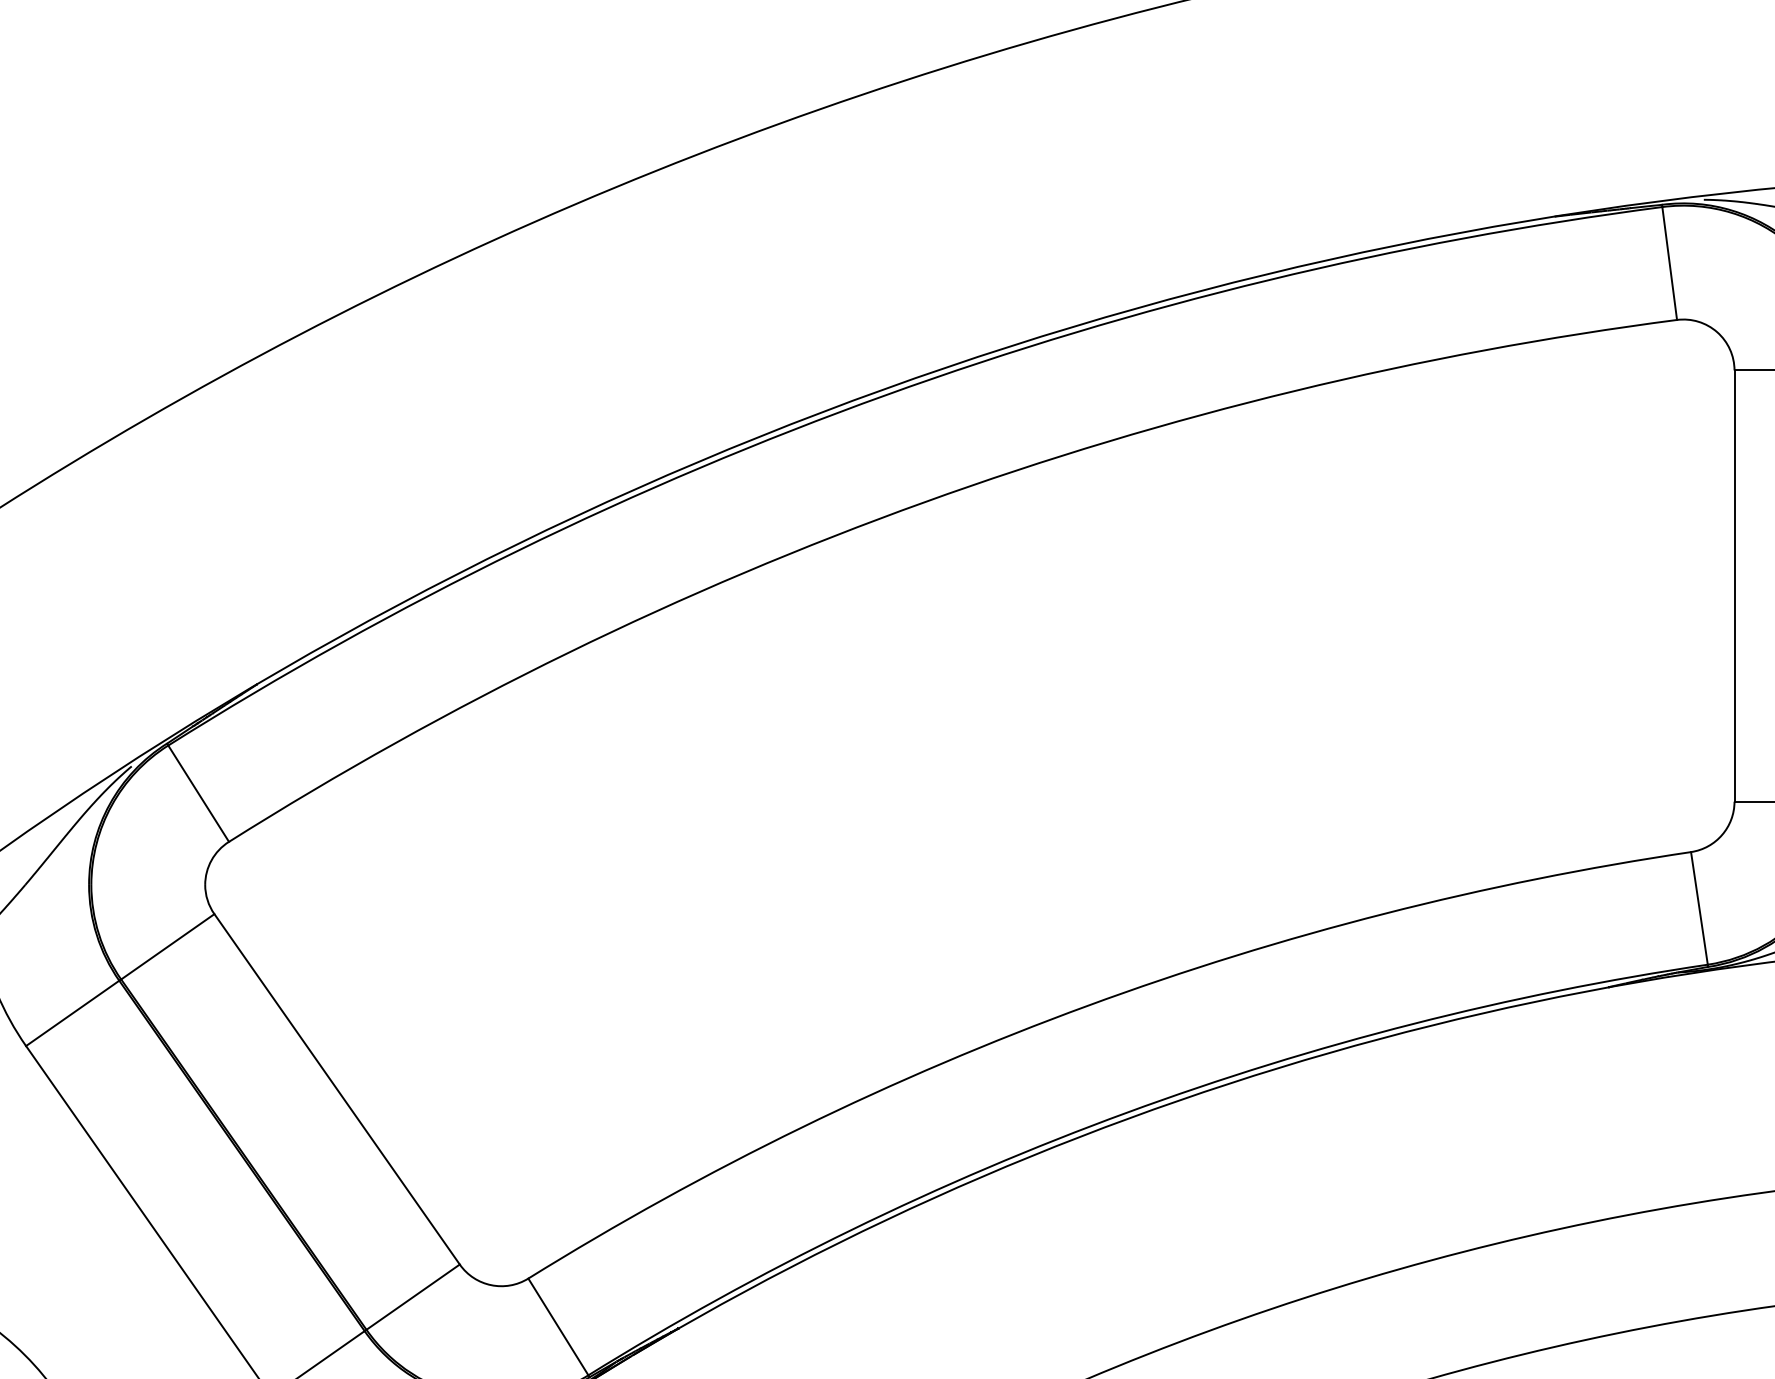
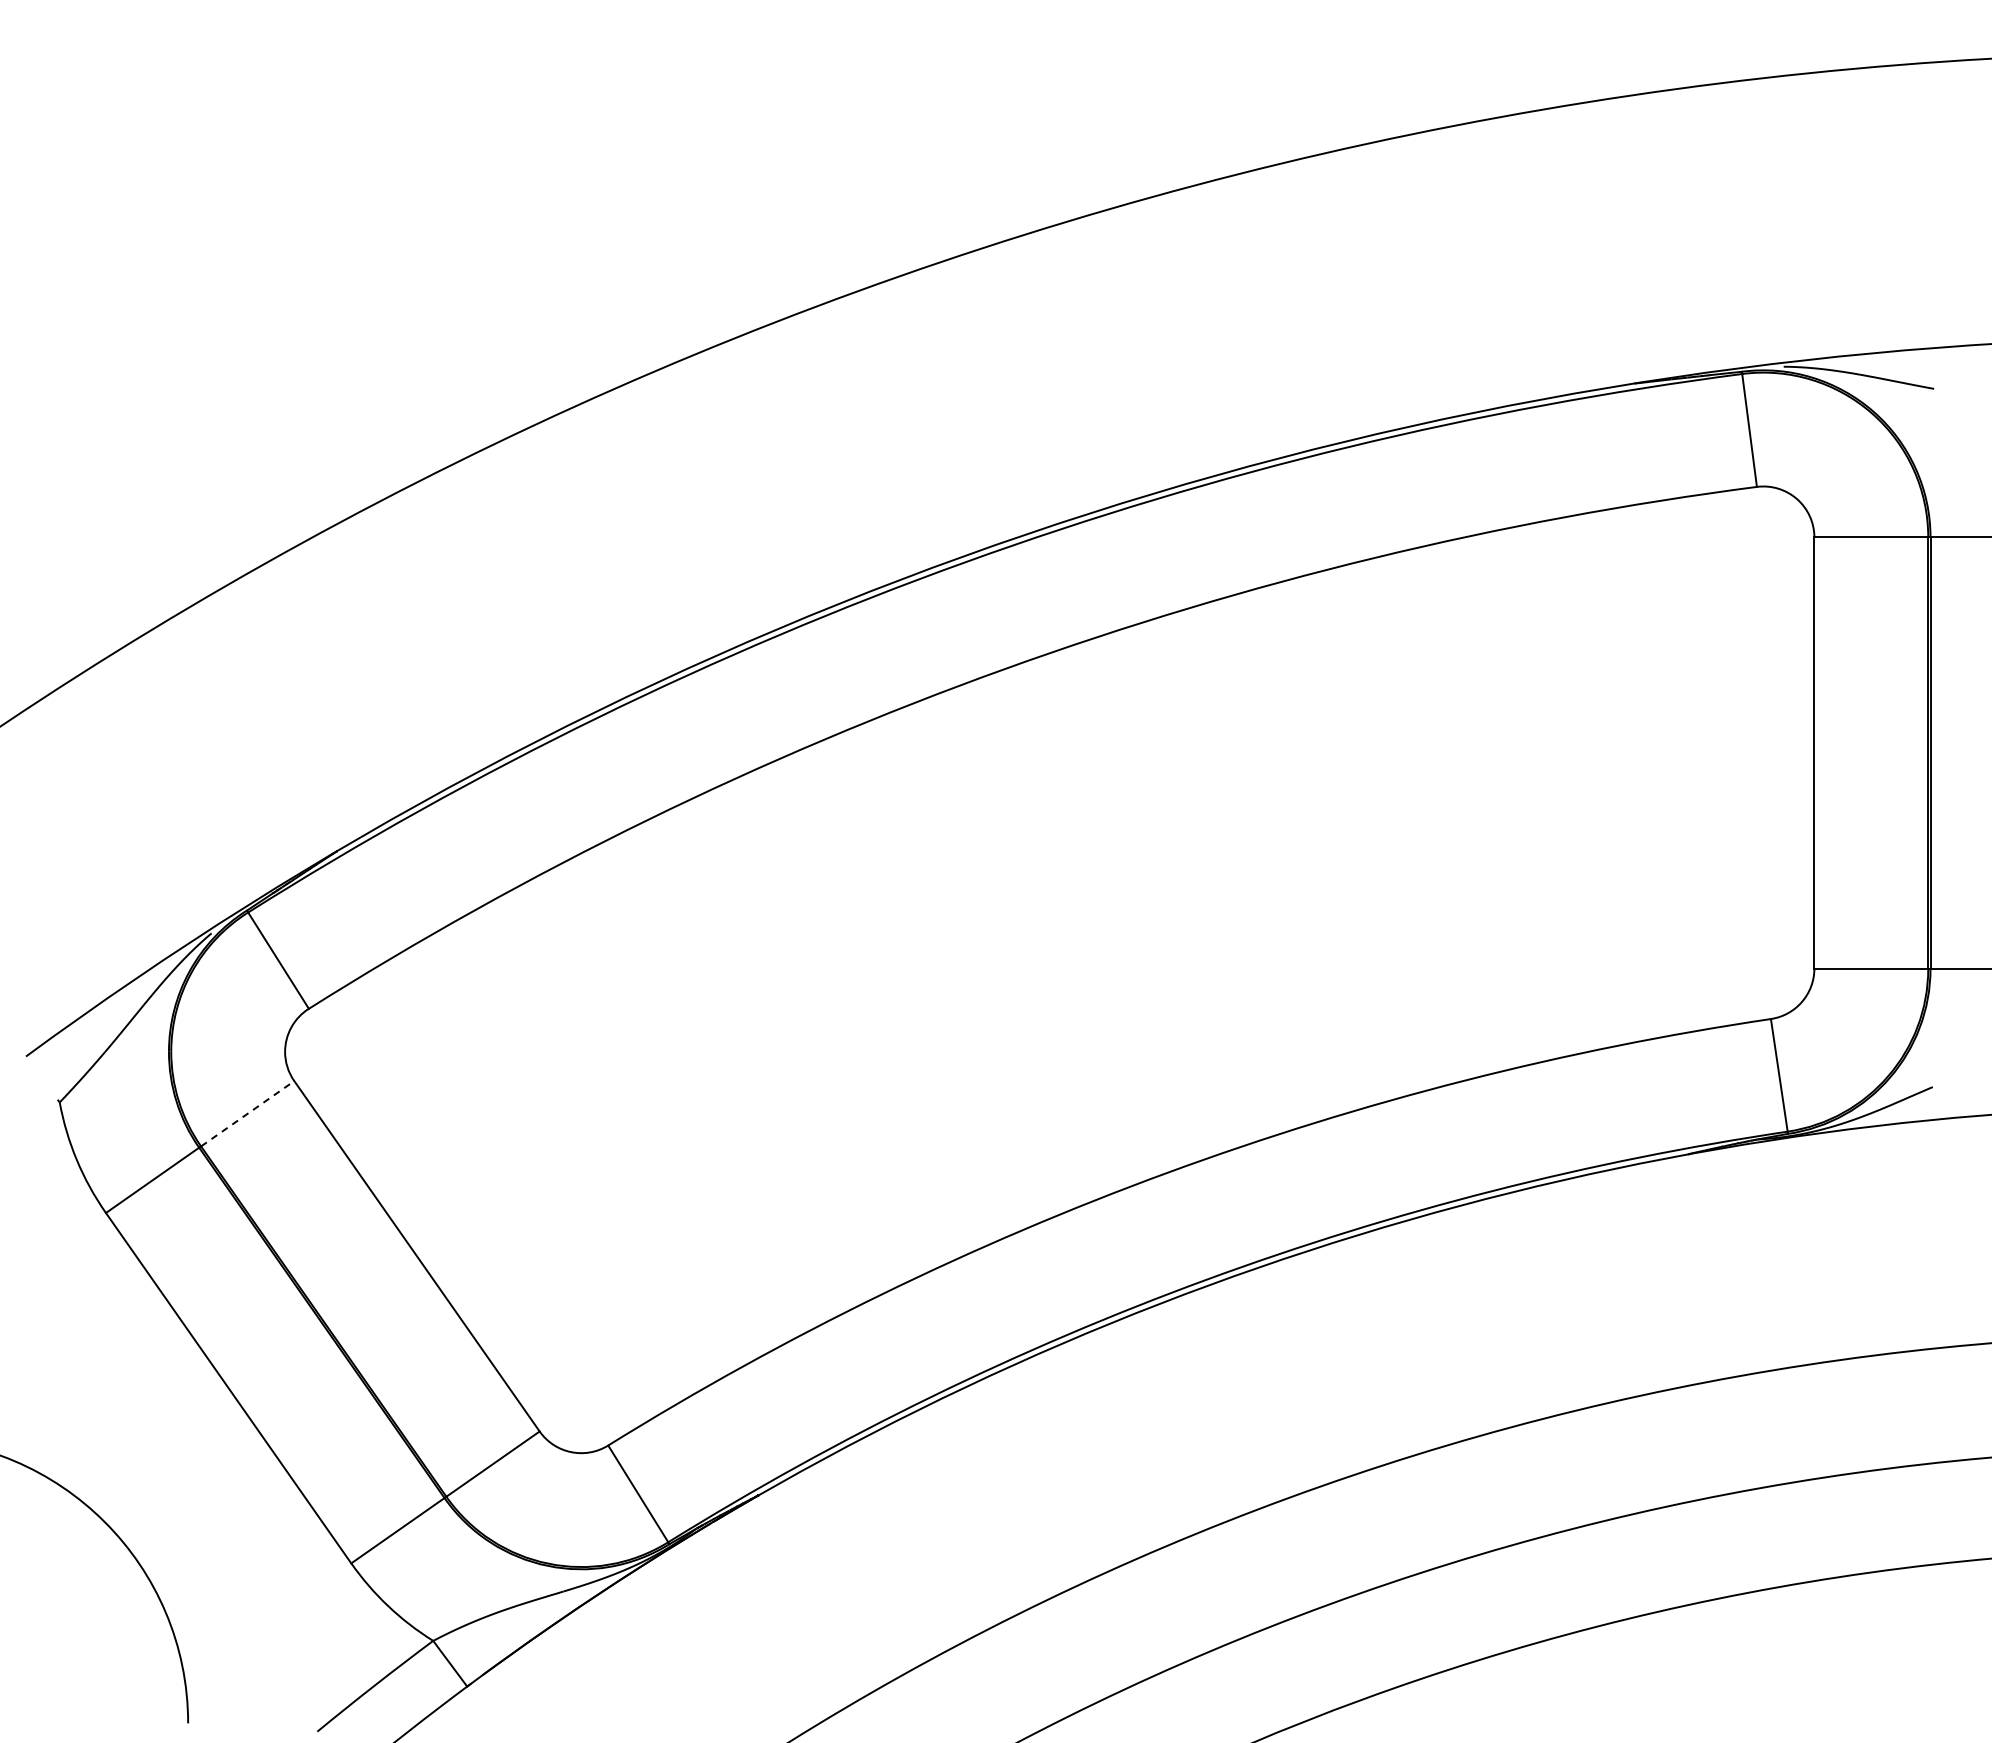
line: (167, 946) -> (247, 1113), solid -> dashed

